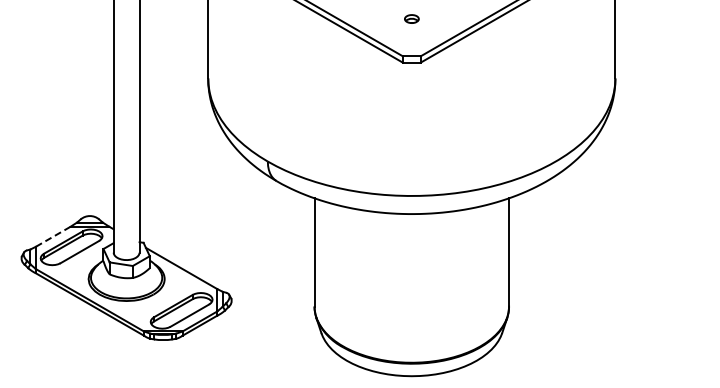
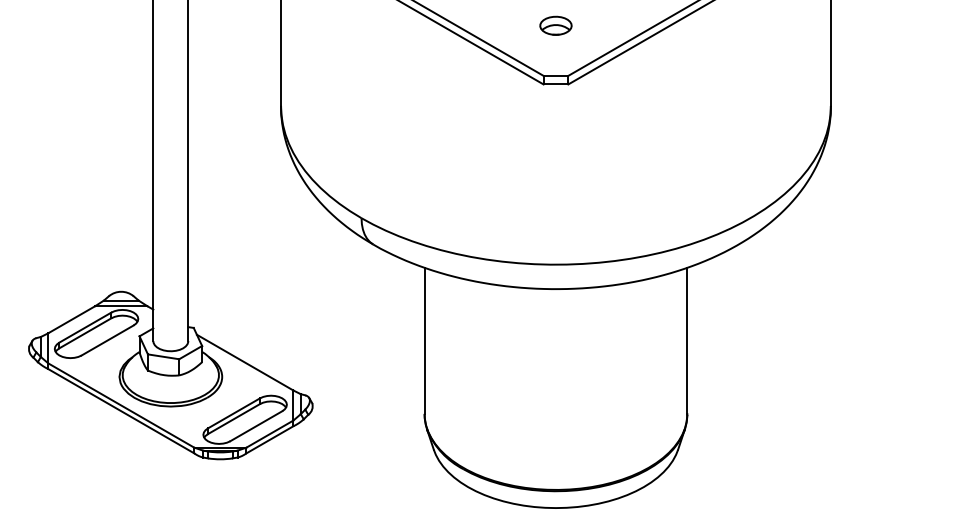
part: (411, 18) -> (555, 24), size x1.67
line: (53, 236) -> (72, 319), dashed -> solid

